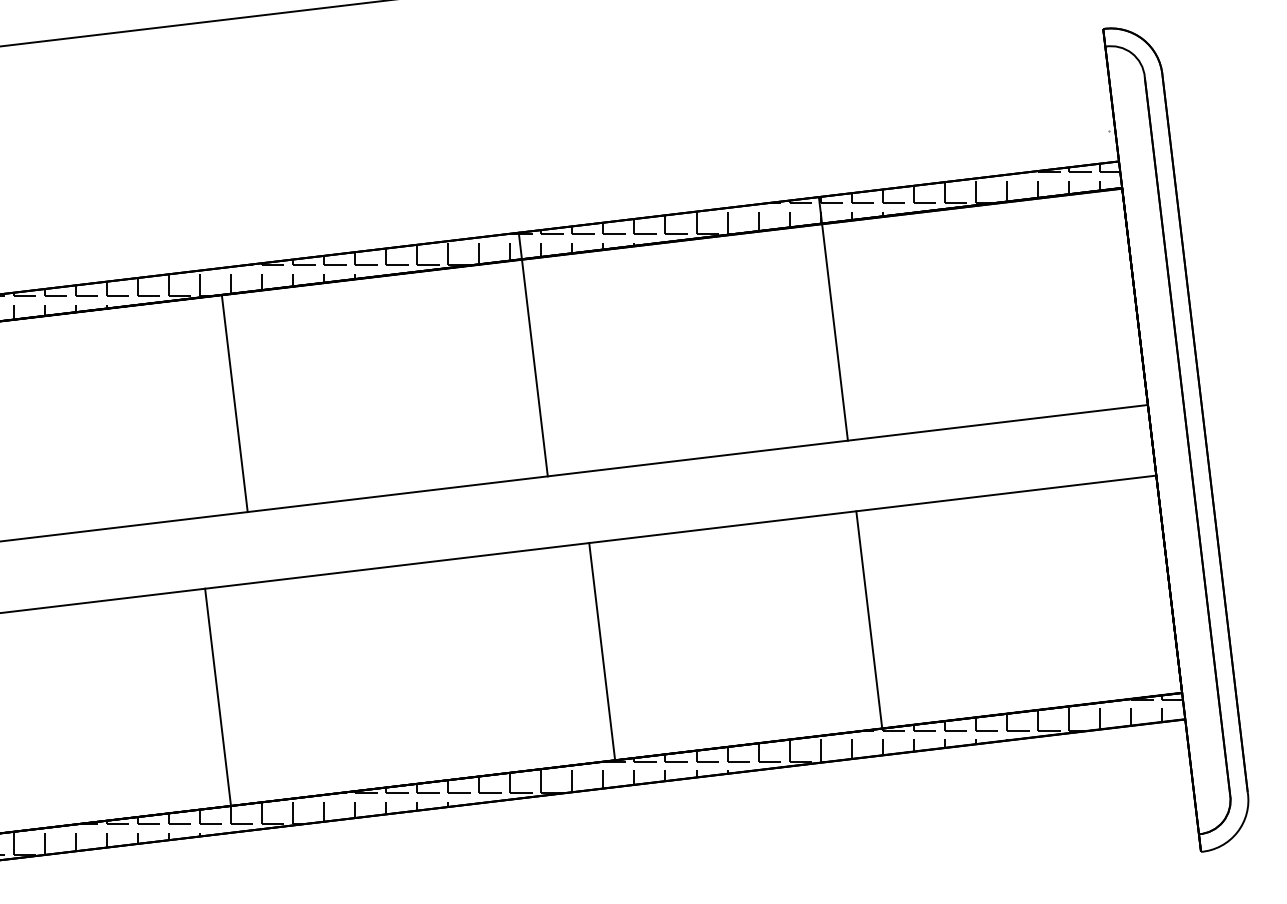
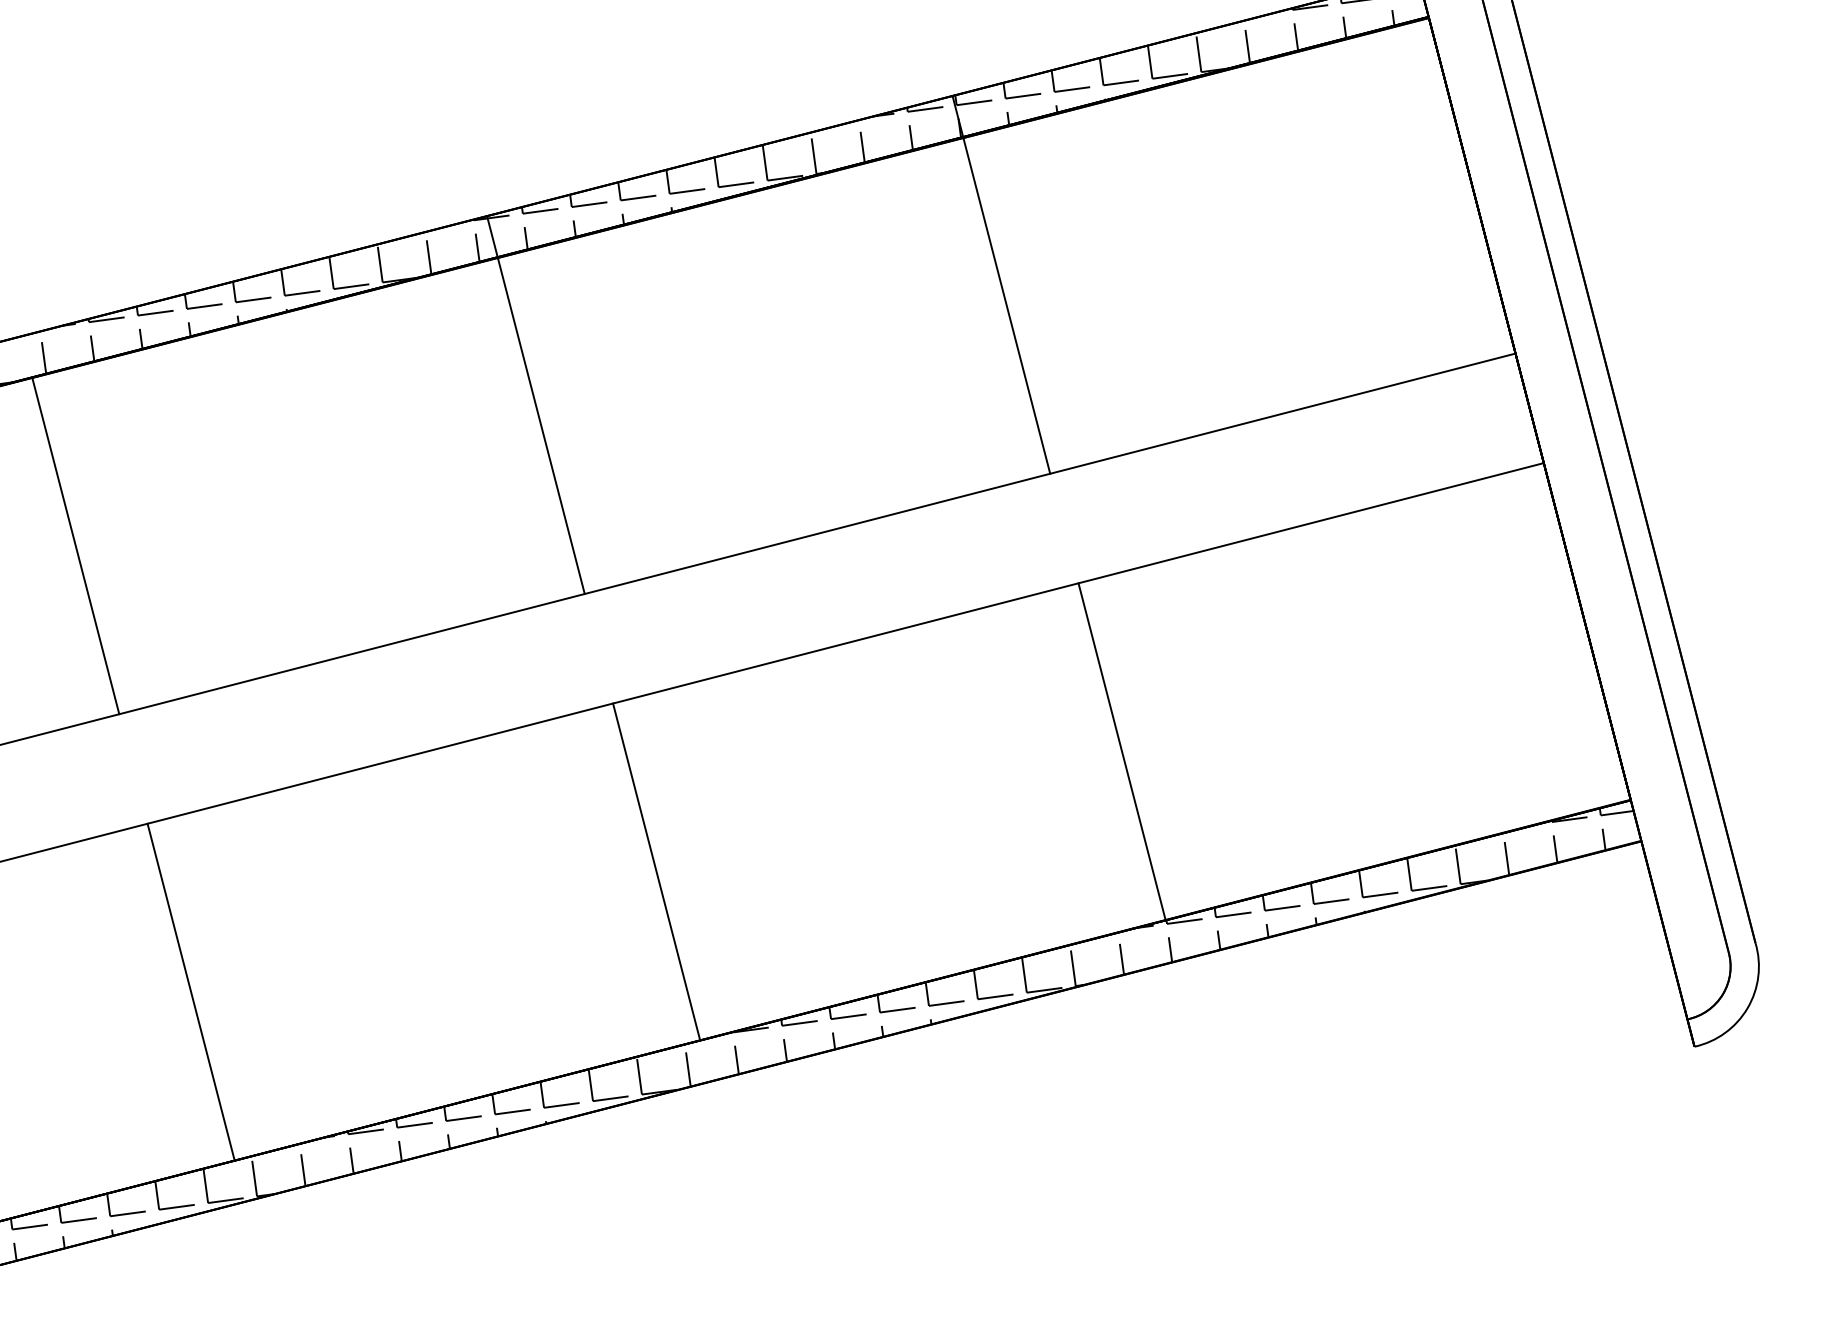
line: (602, 651) -> (657, 871), moved
line: (218, 696) -> (191, 990), moved

